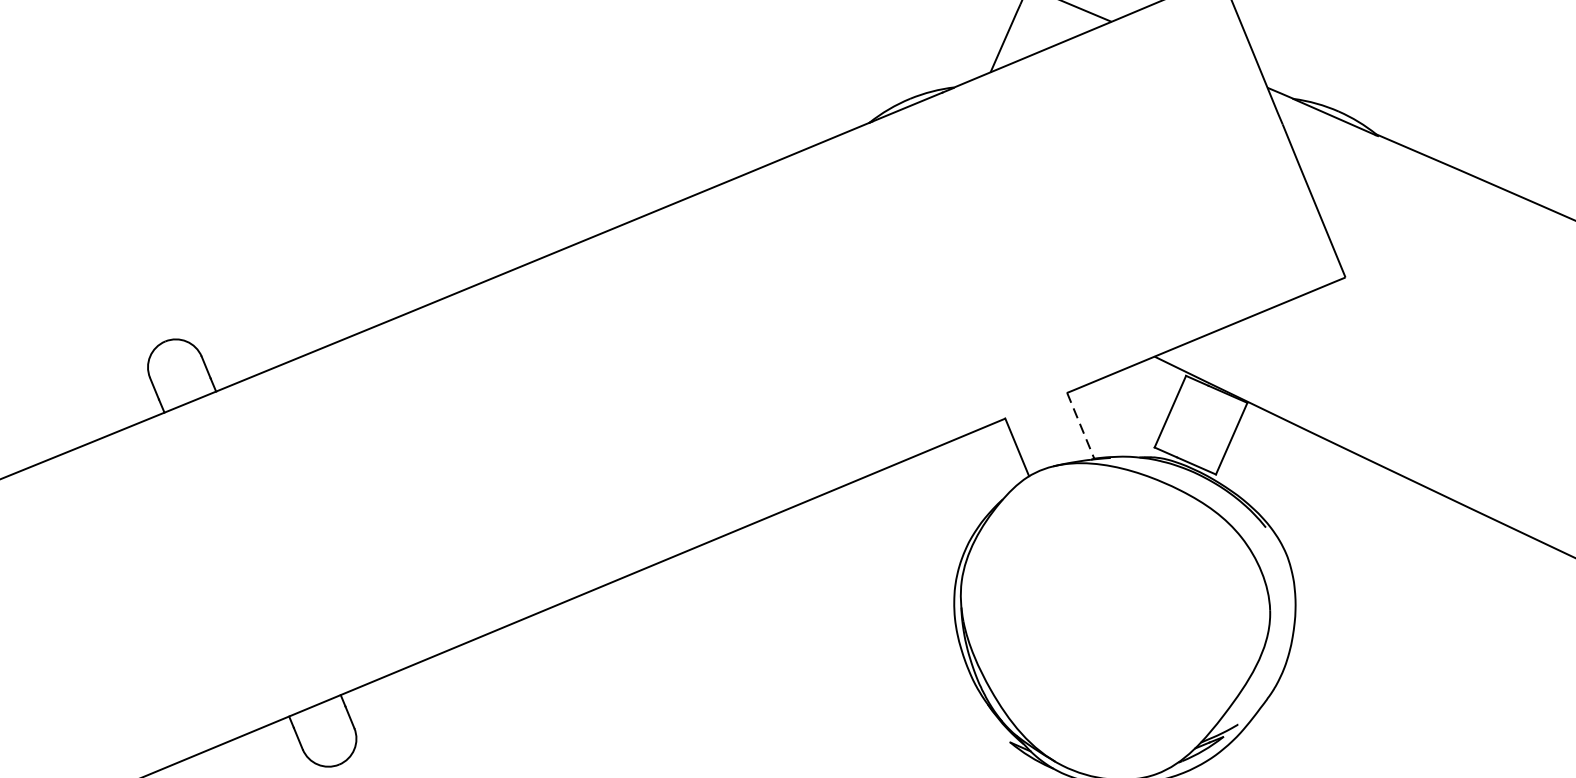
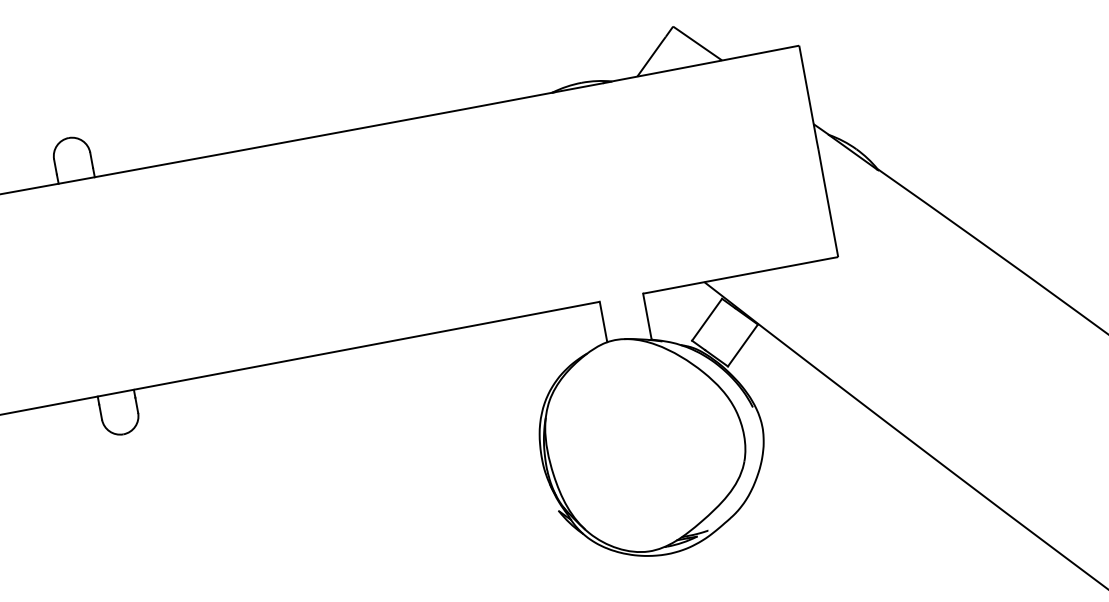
line: (1081, 426) -> (647, 317), dashed -> solid

